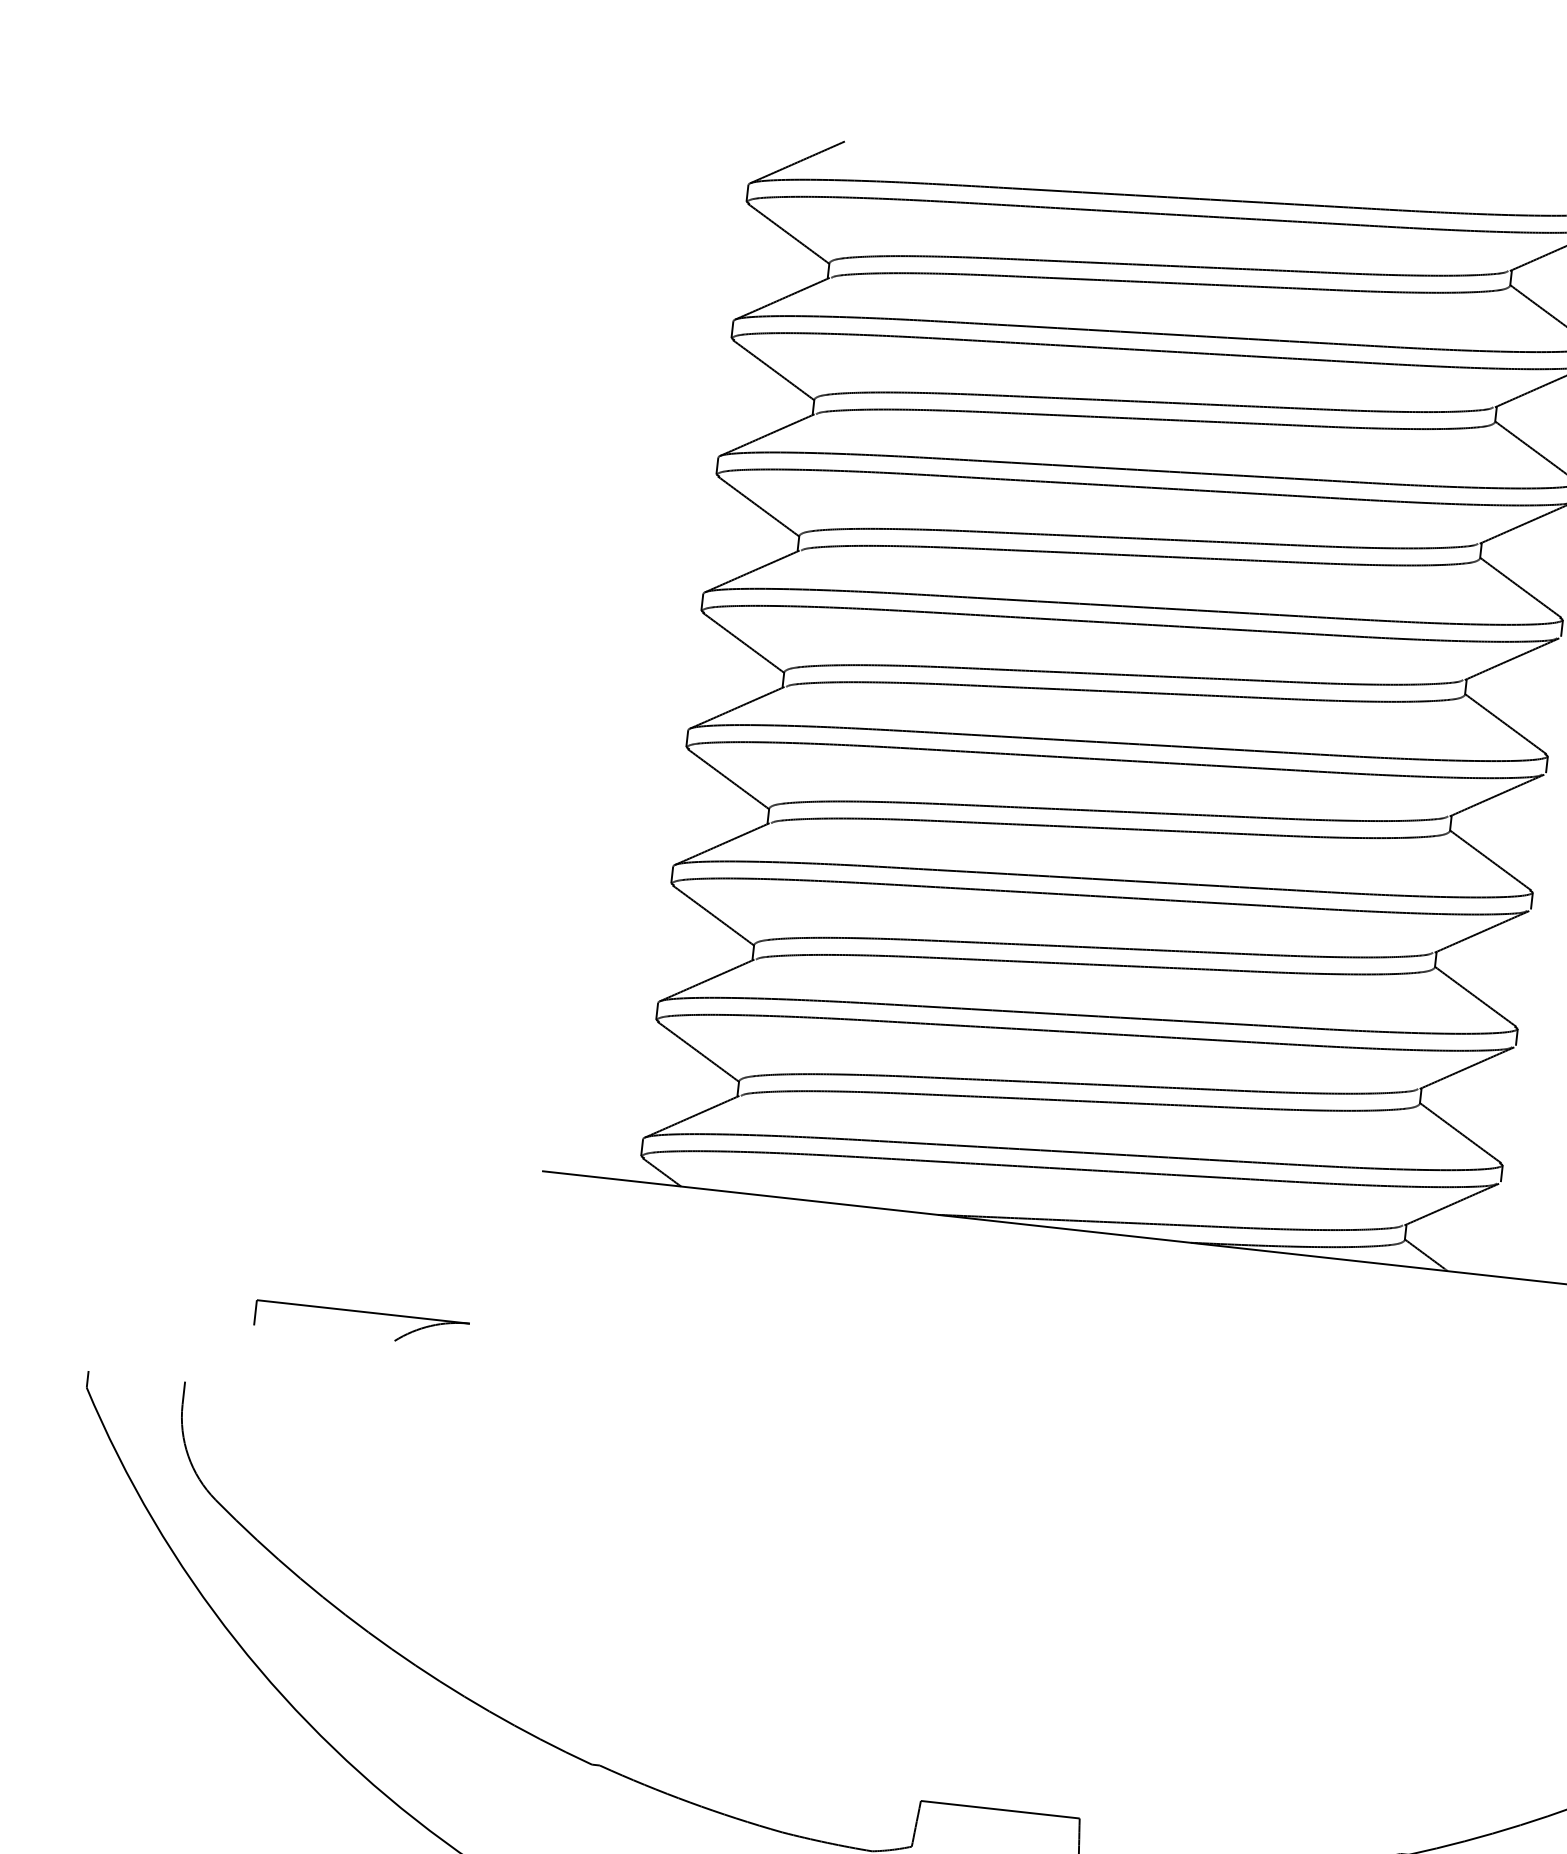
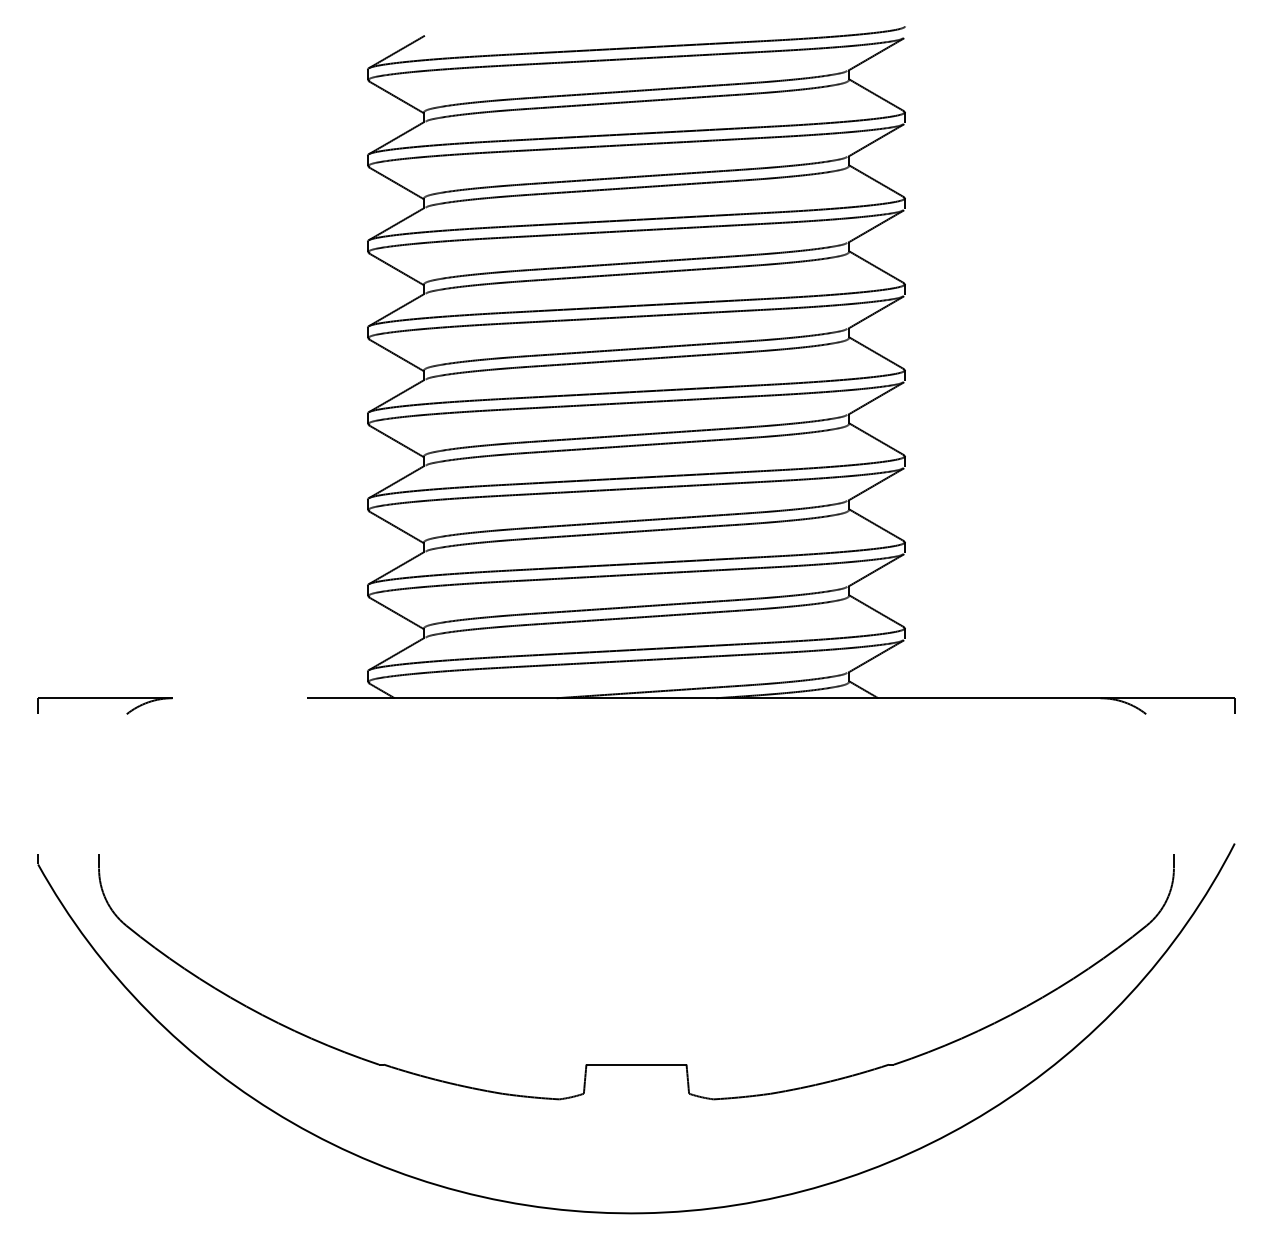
part: (362, 1312) -> (104, 698), moved

